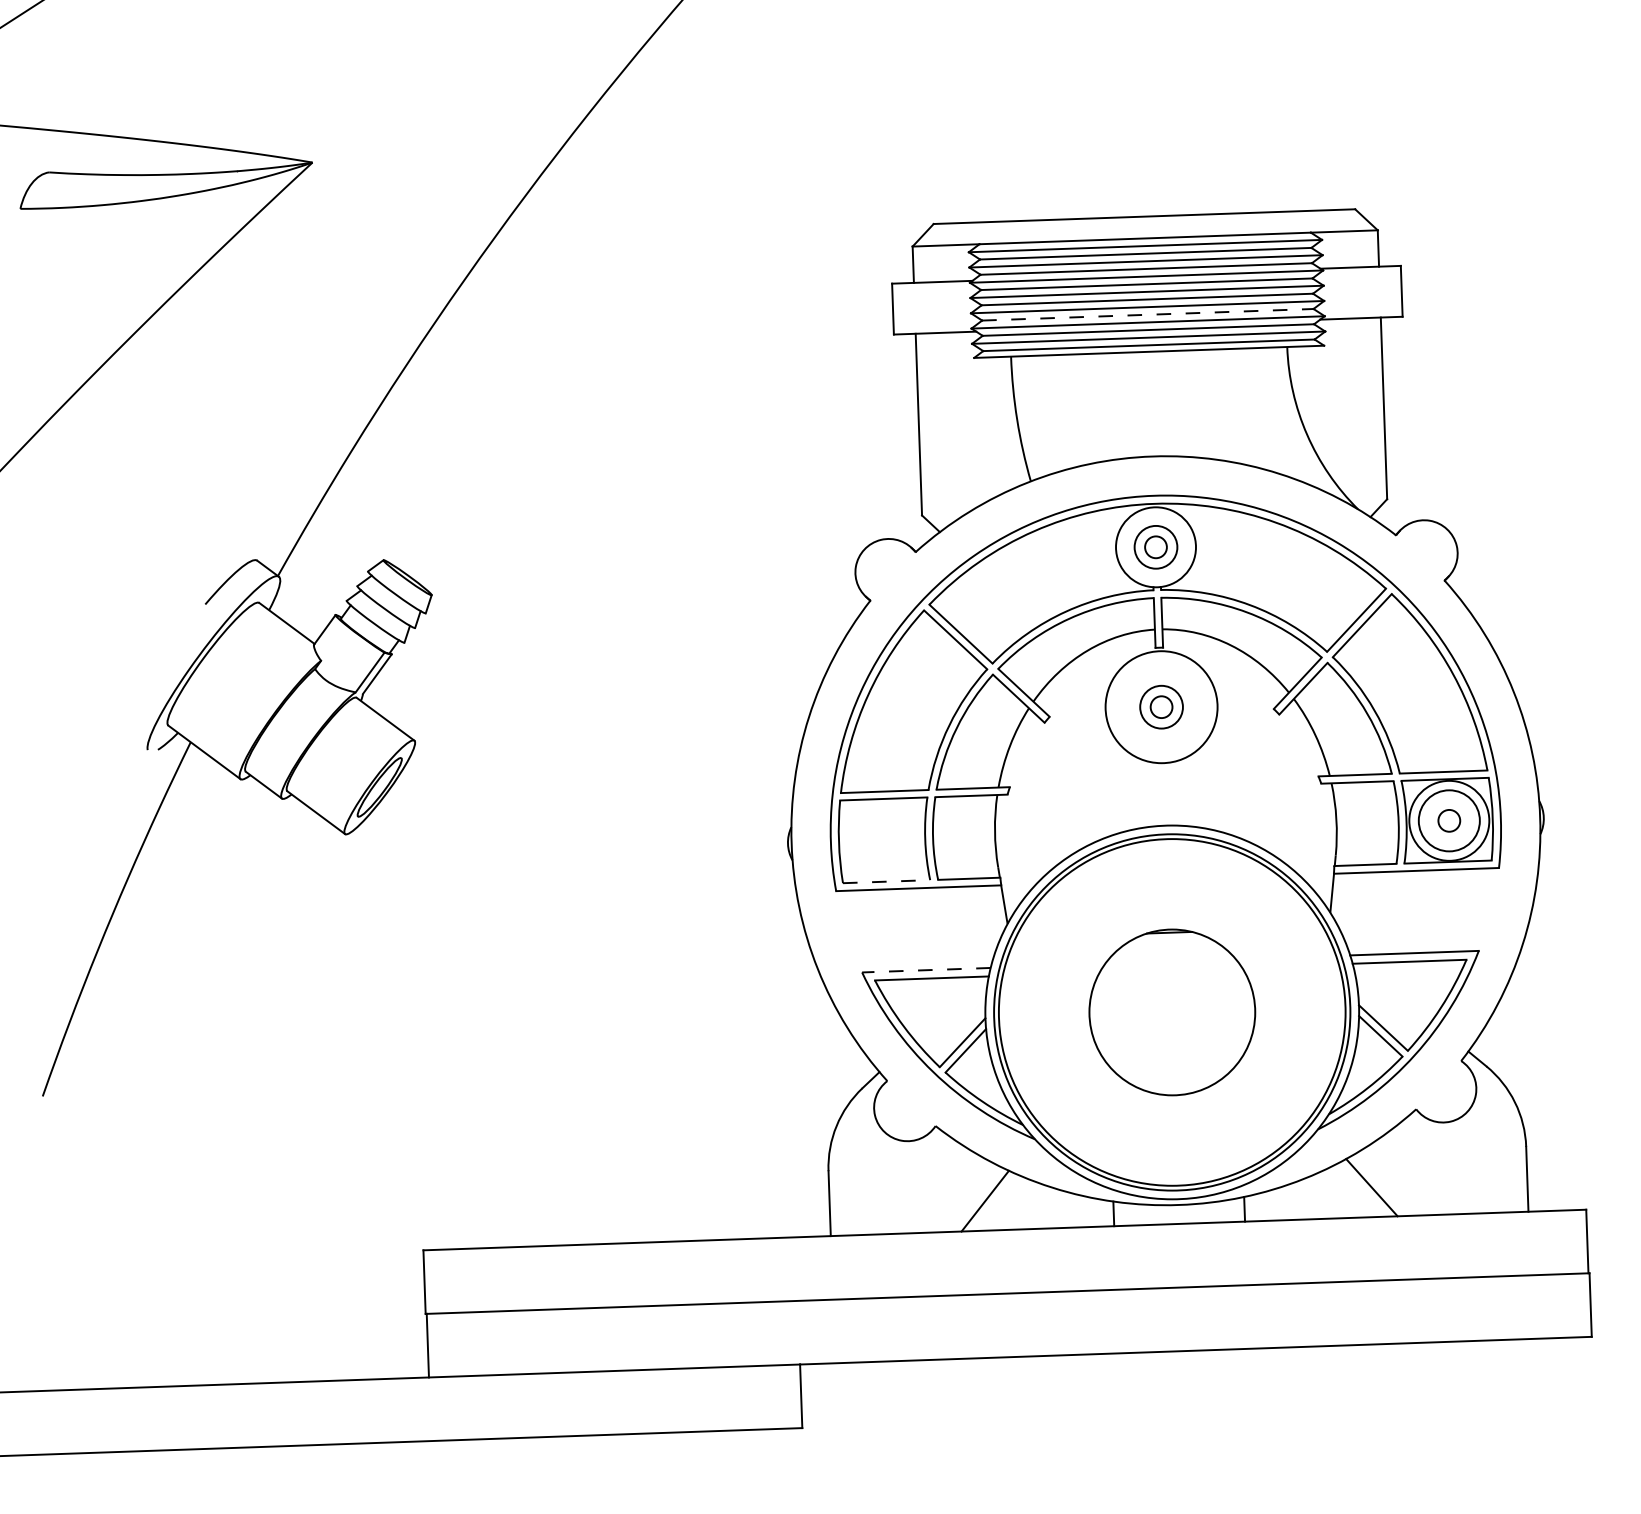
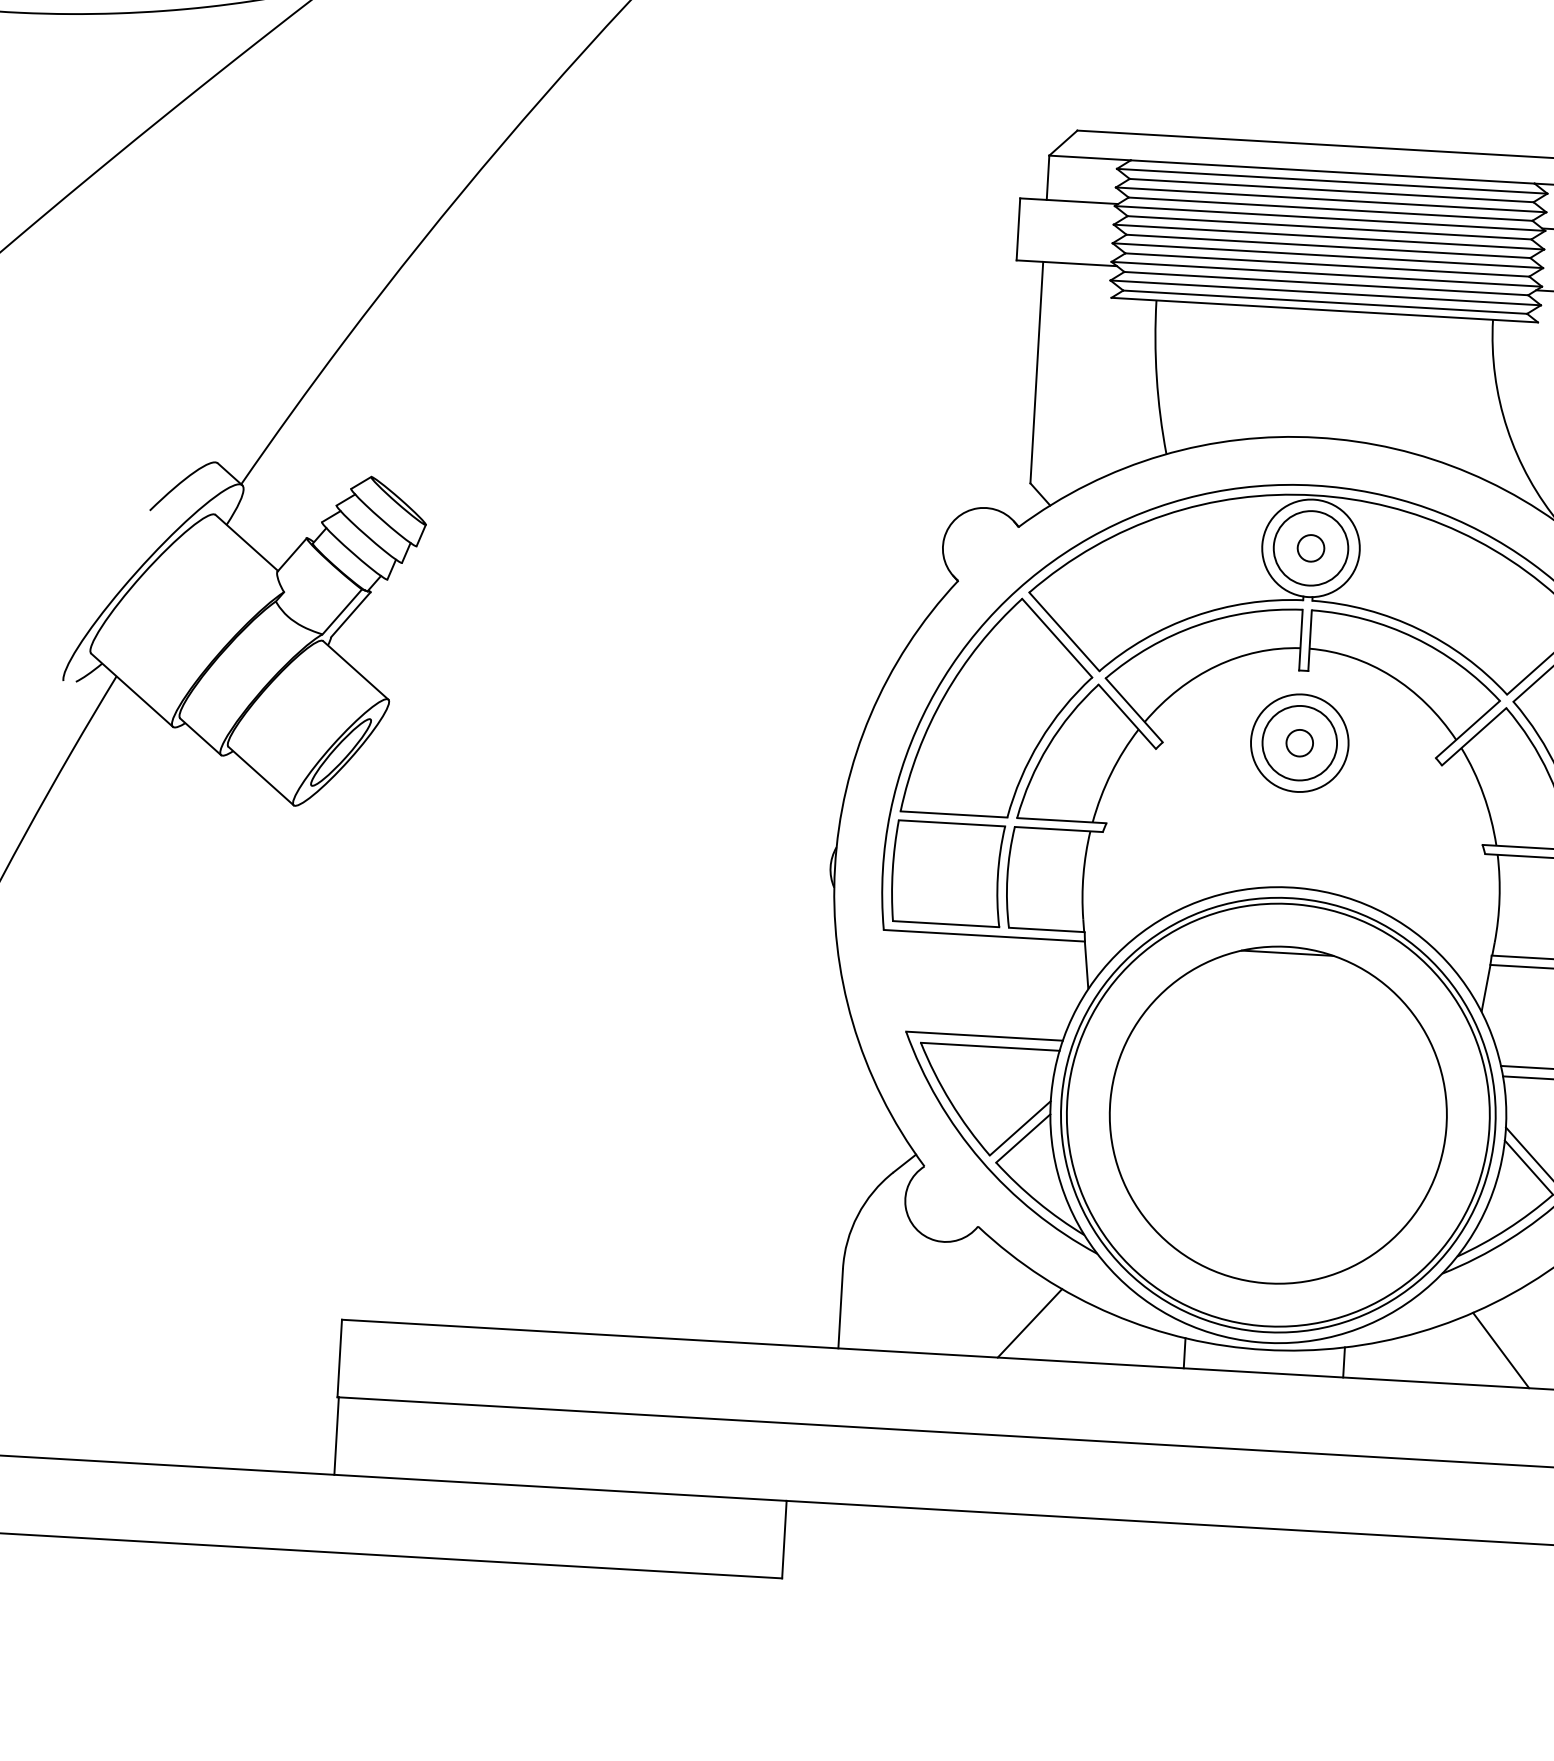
line: (1147, 314) -> (1326, 264), dashed -> solid
circle: (1155, 546) -> (1310, 547), size x1.43
circle: (1161, 706) -> (1299, 742), size x1.43
circle: (1161, 707) -> (1299, 743), size x0.71
line: (886, 881) -> (946, 923), dashed -> solid
line: (925, 970) -> (983, 1036), dashed -> solid
part: (1172, 1012) -> (1278, 1115), size x1.67

